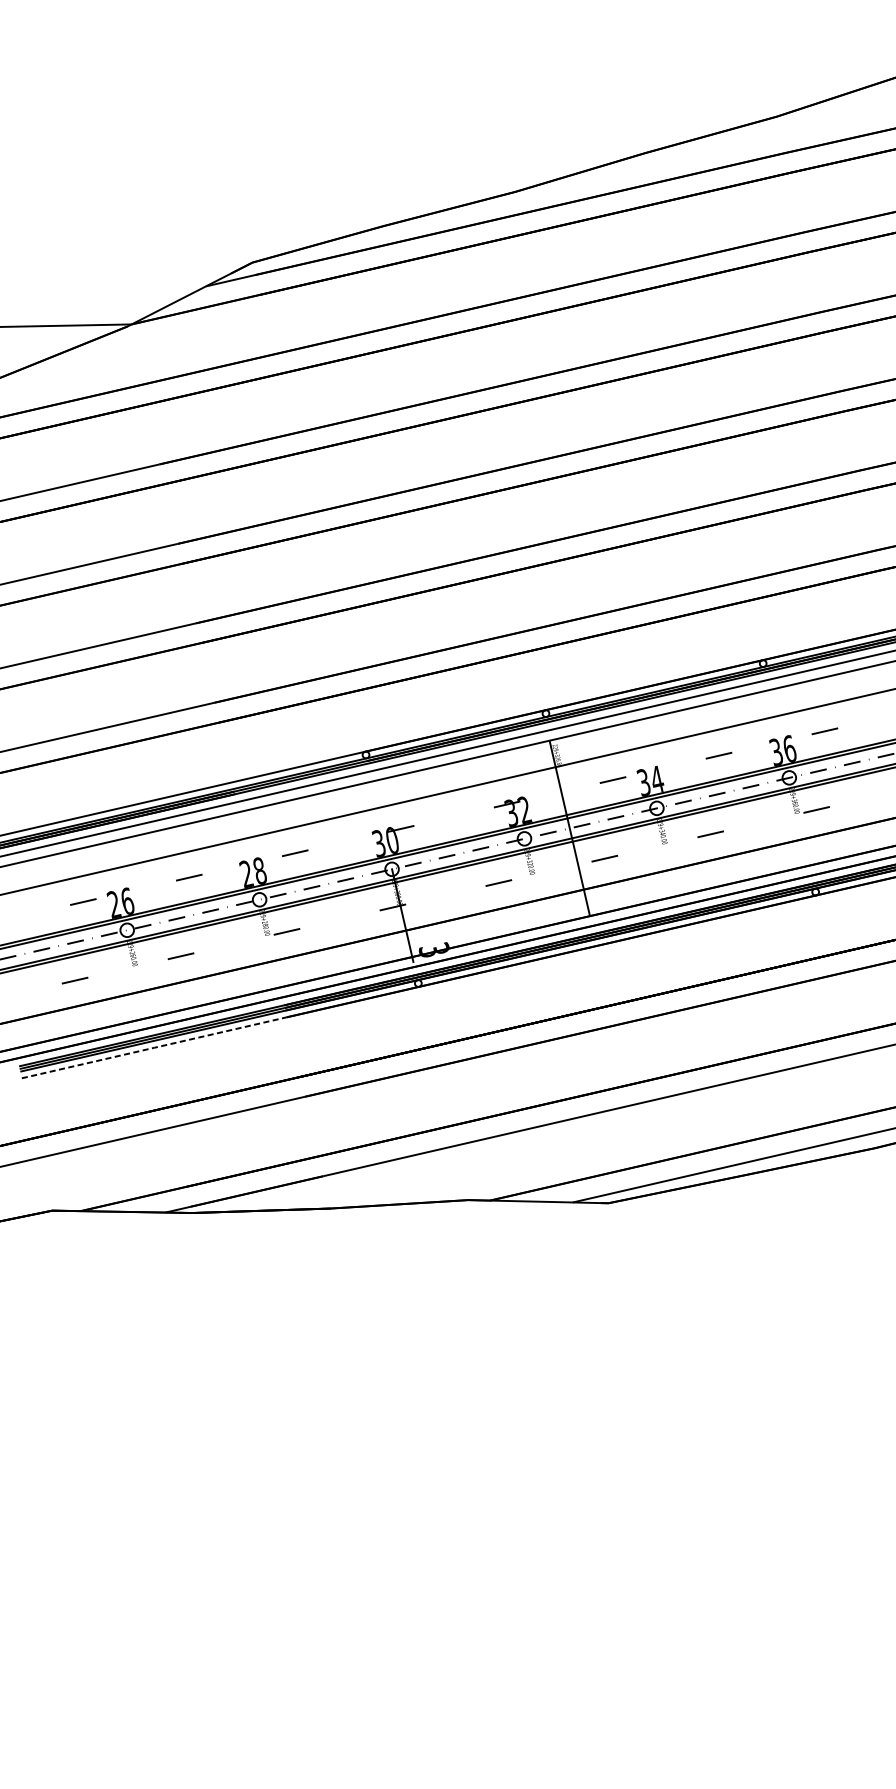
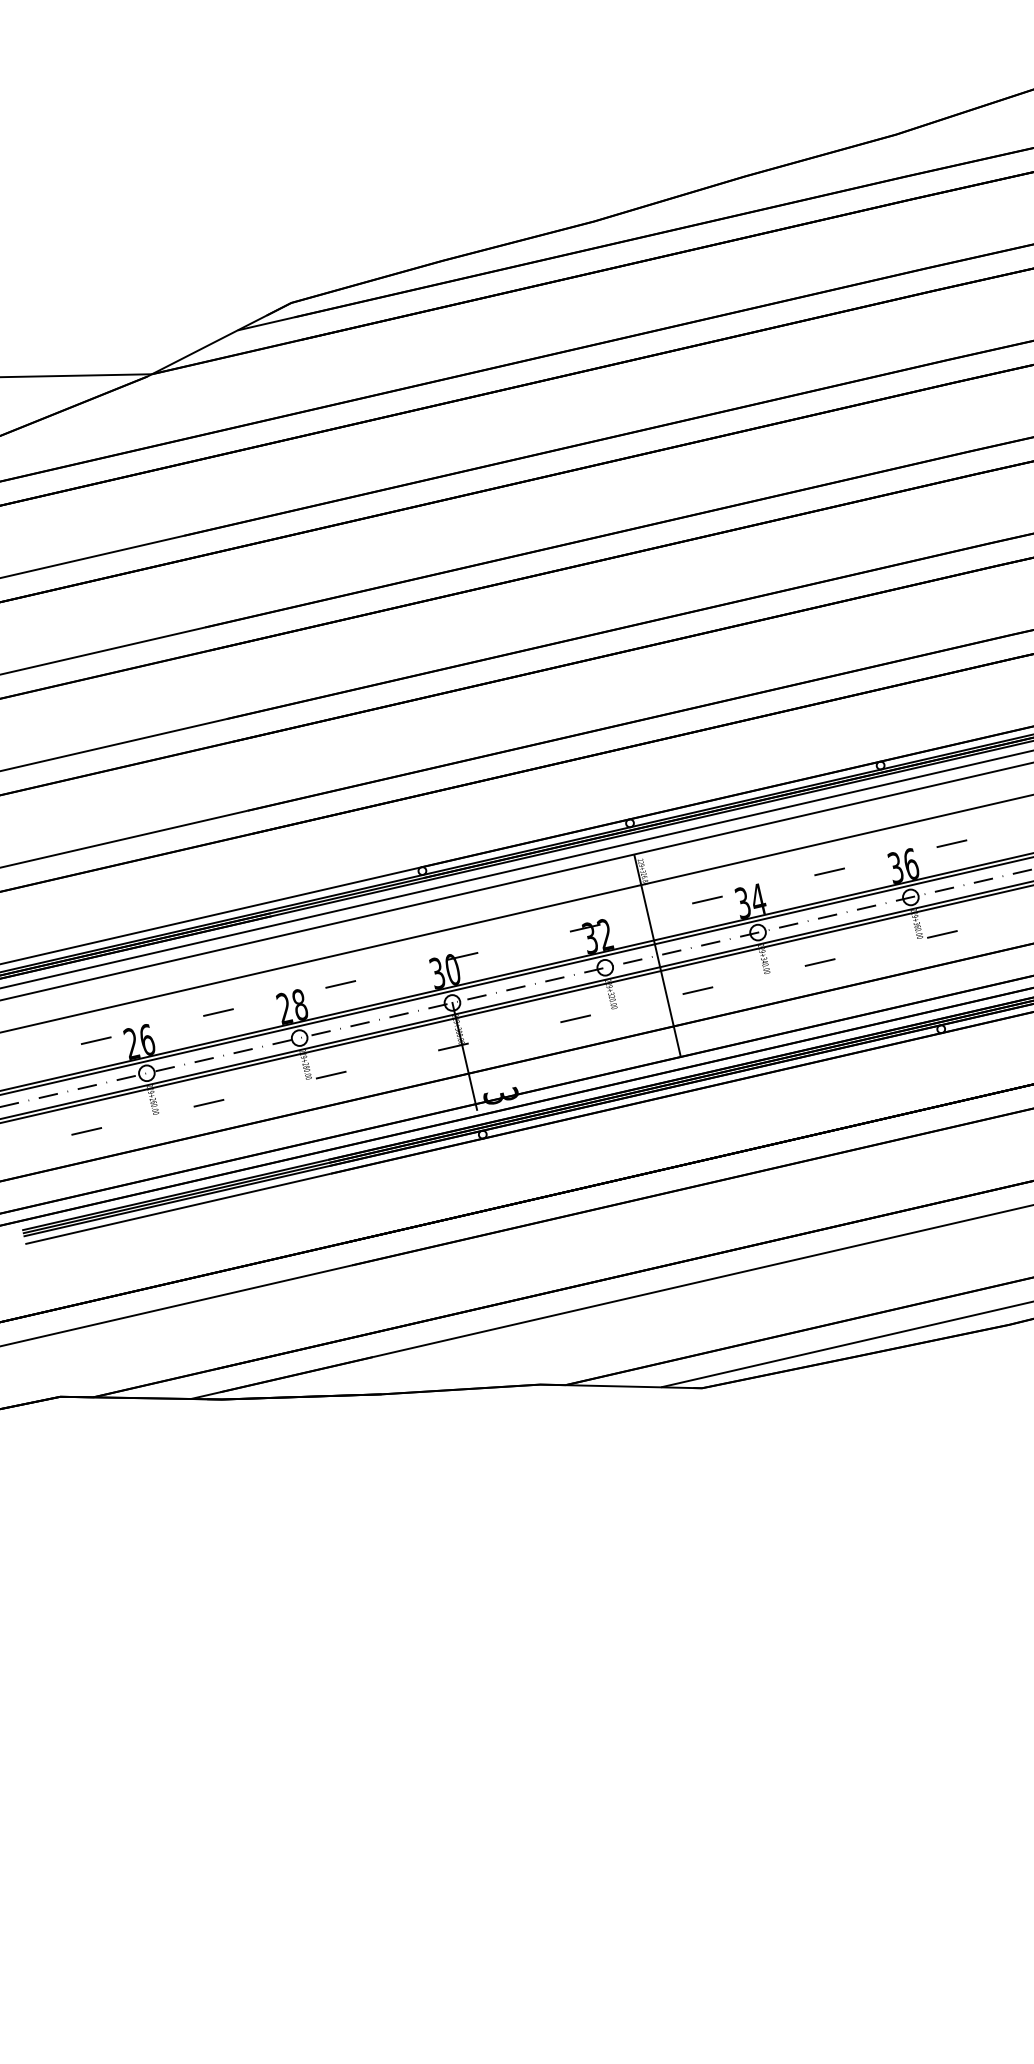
line: (154, 1047) -> (178, 1208), dashed -> solid

